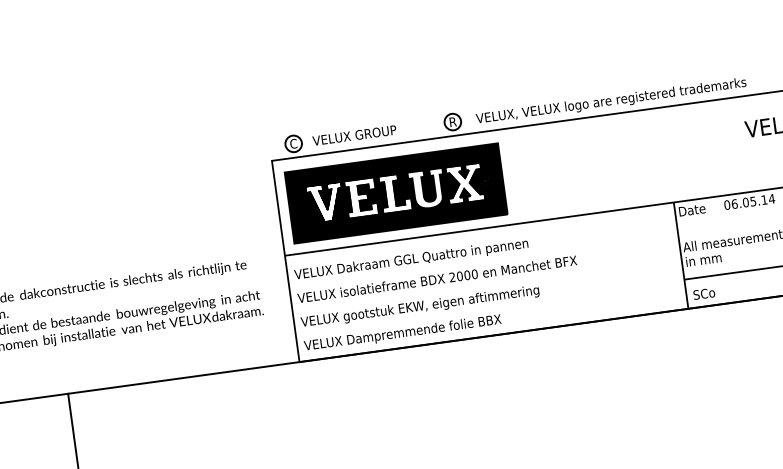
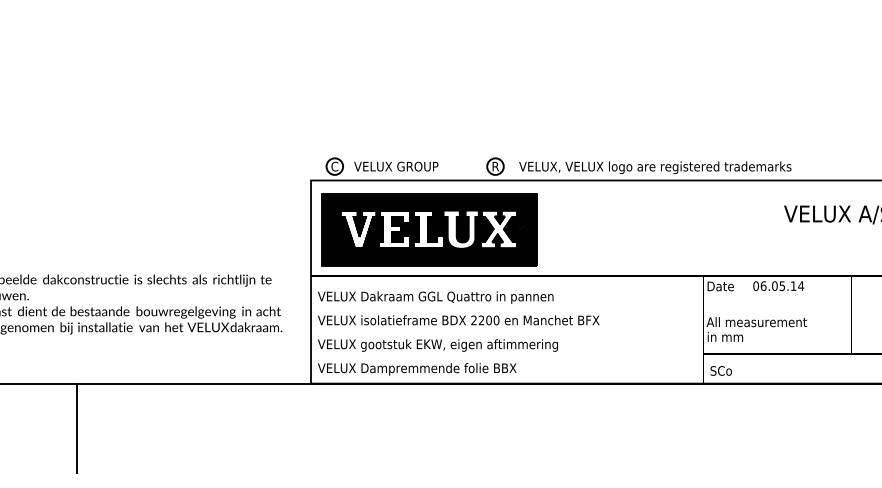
text: (459, 276) -> (481, 320), 2000 -> 2200

